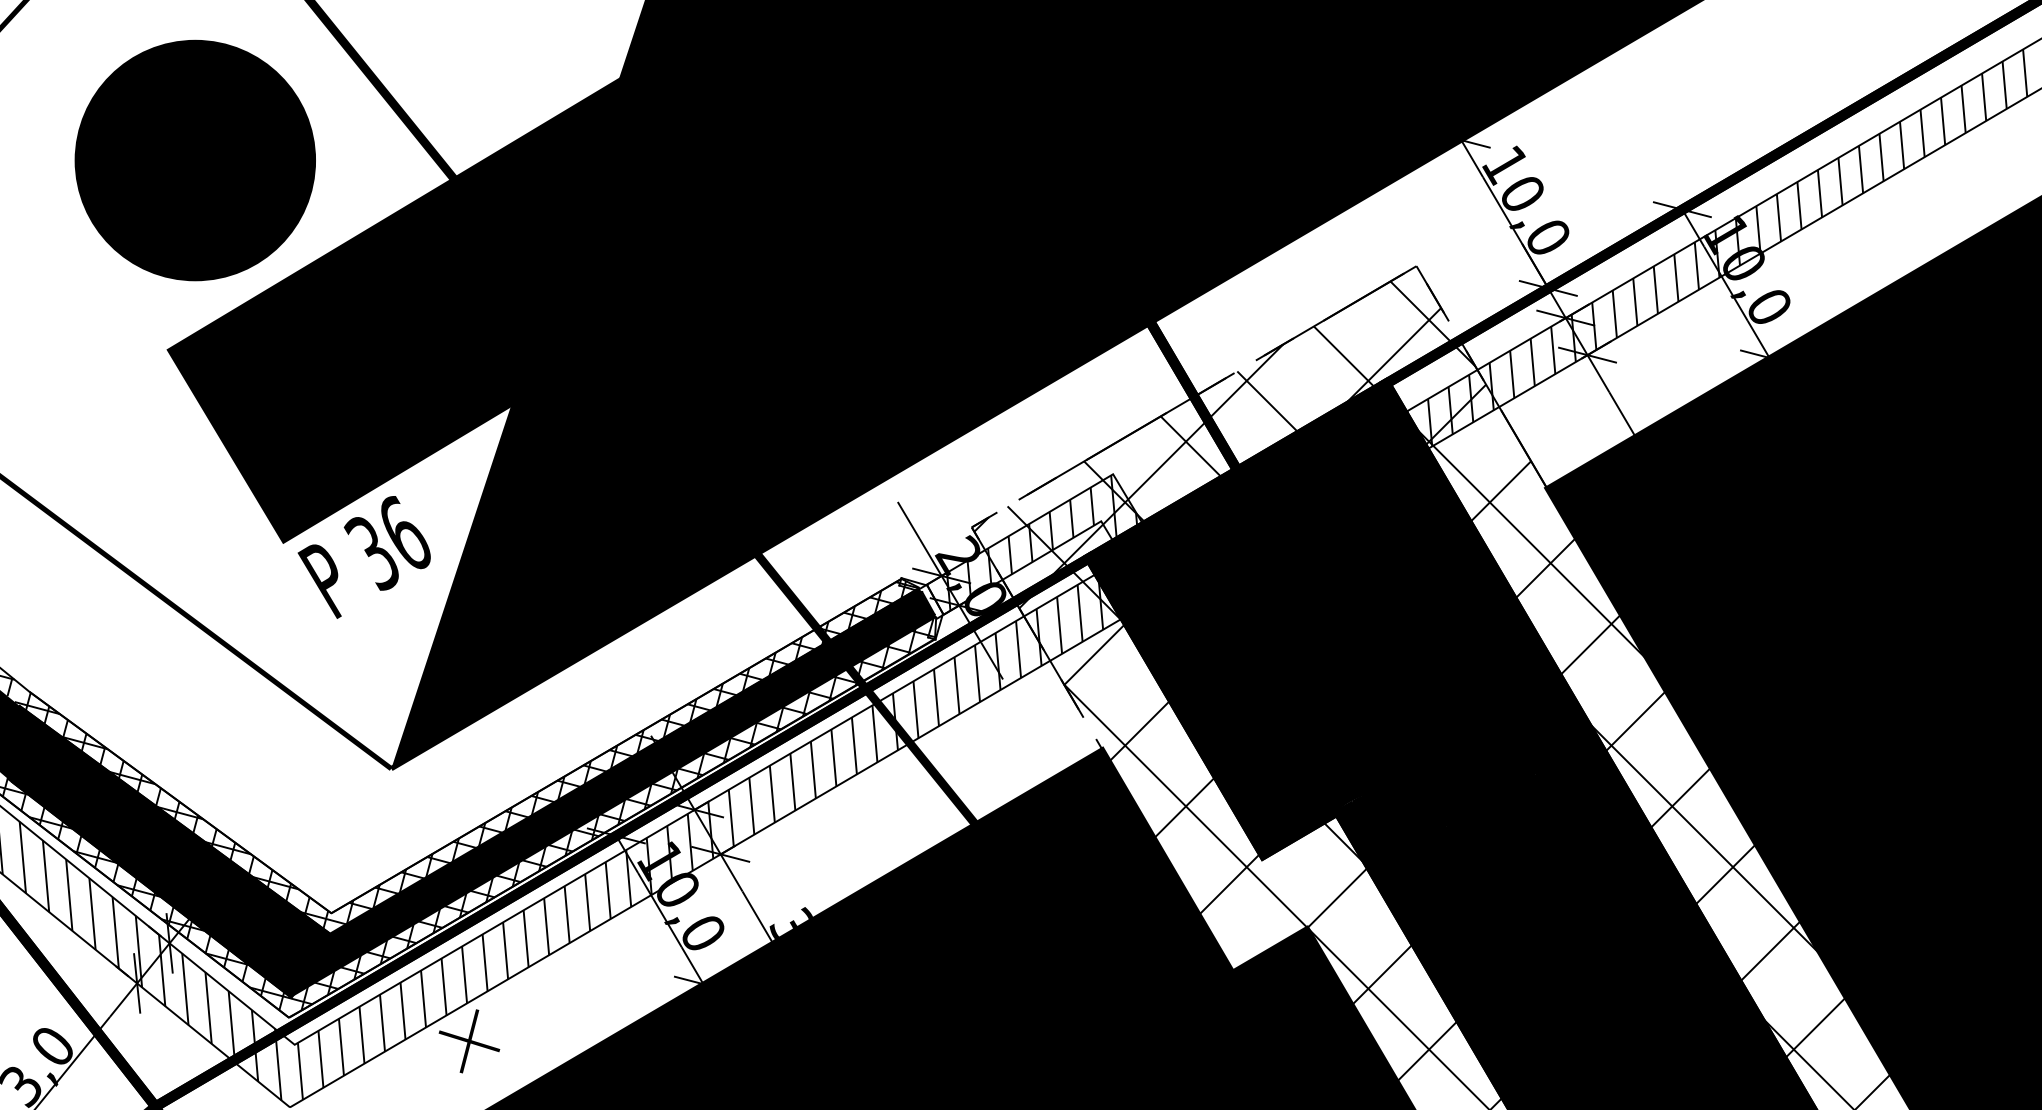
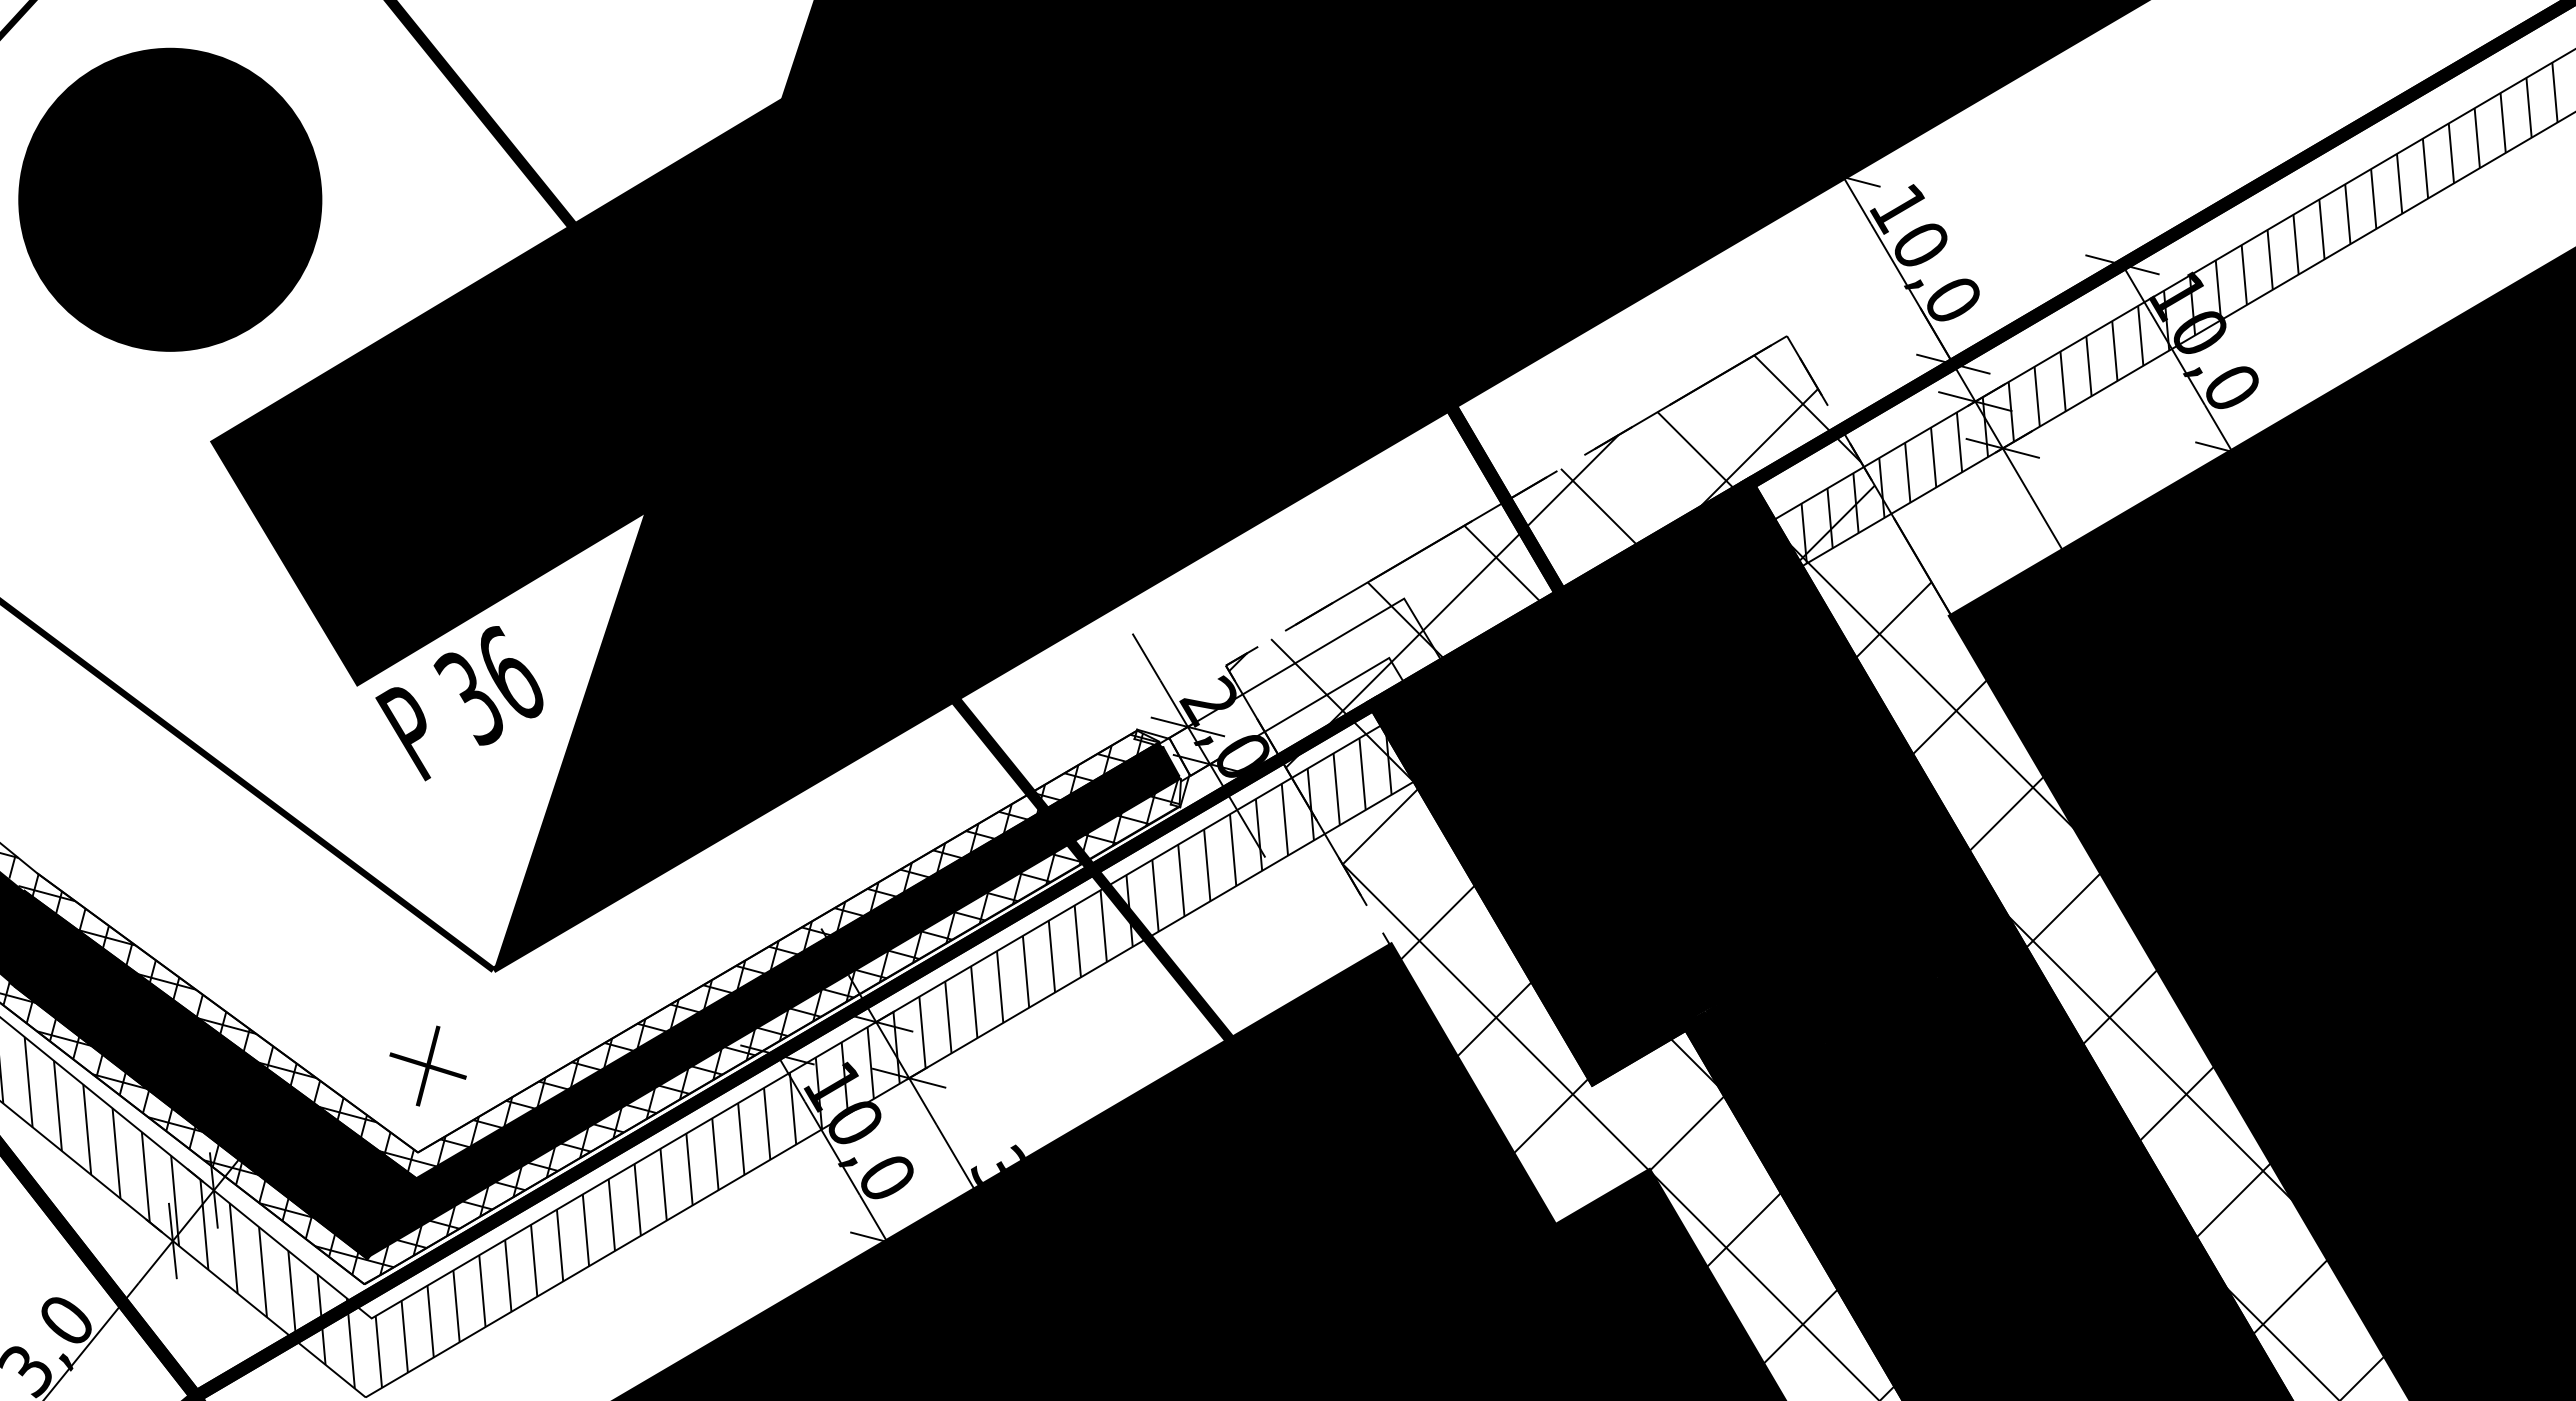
part: (195, 160) -> (170, 199), moved
hatch: (1042, 543) -> (1314, 685), removed
part: (468, 1040) -> (427, 1065), moved

